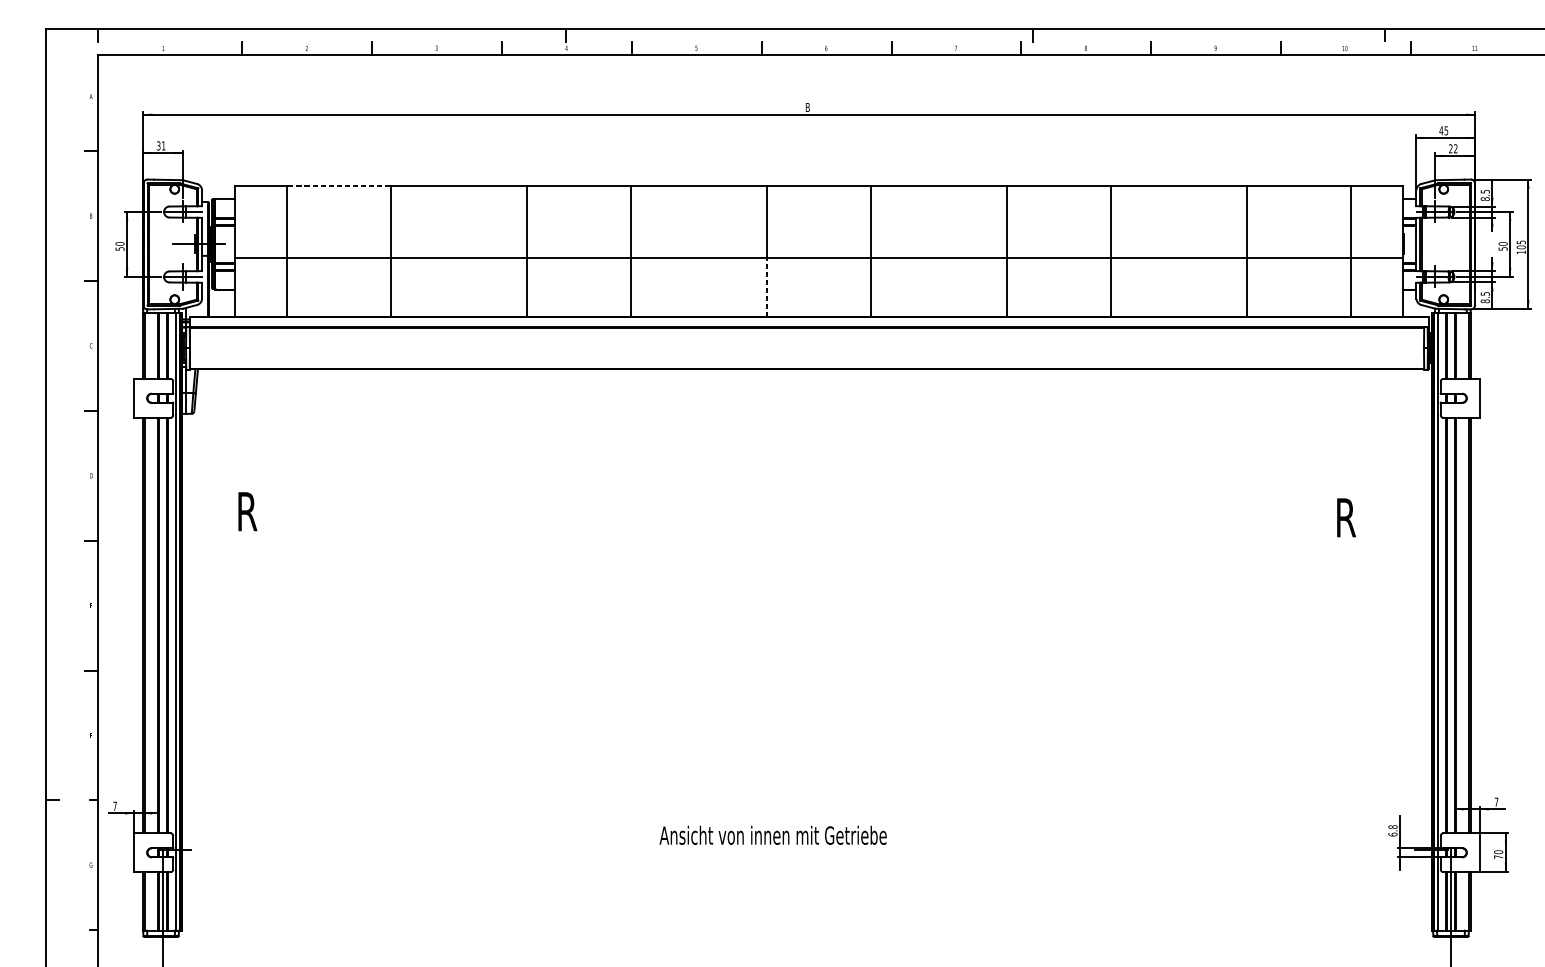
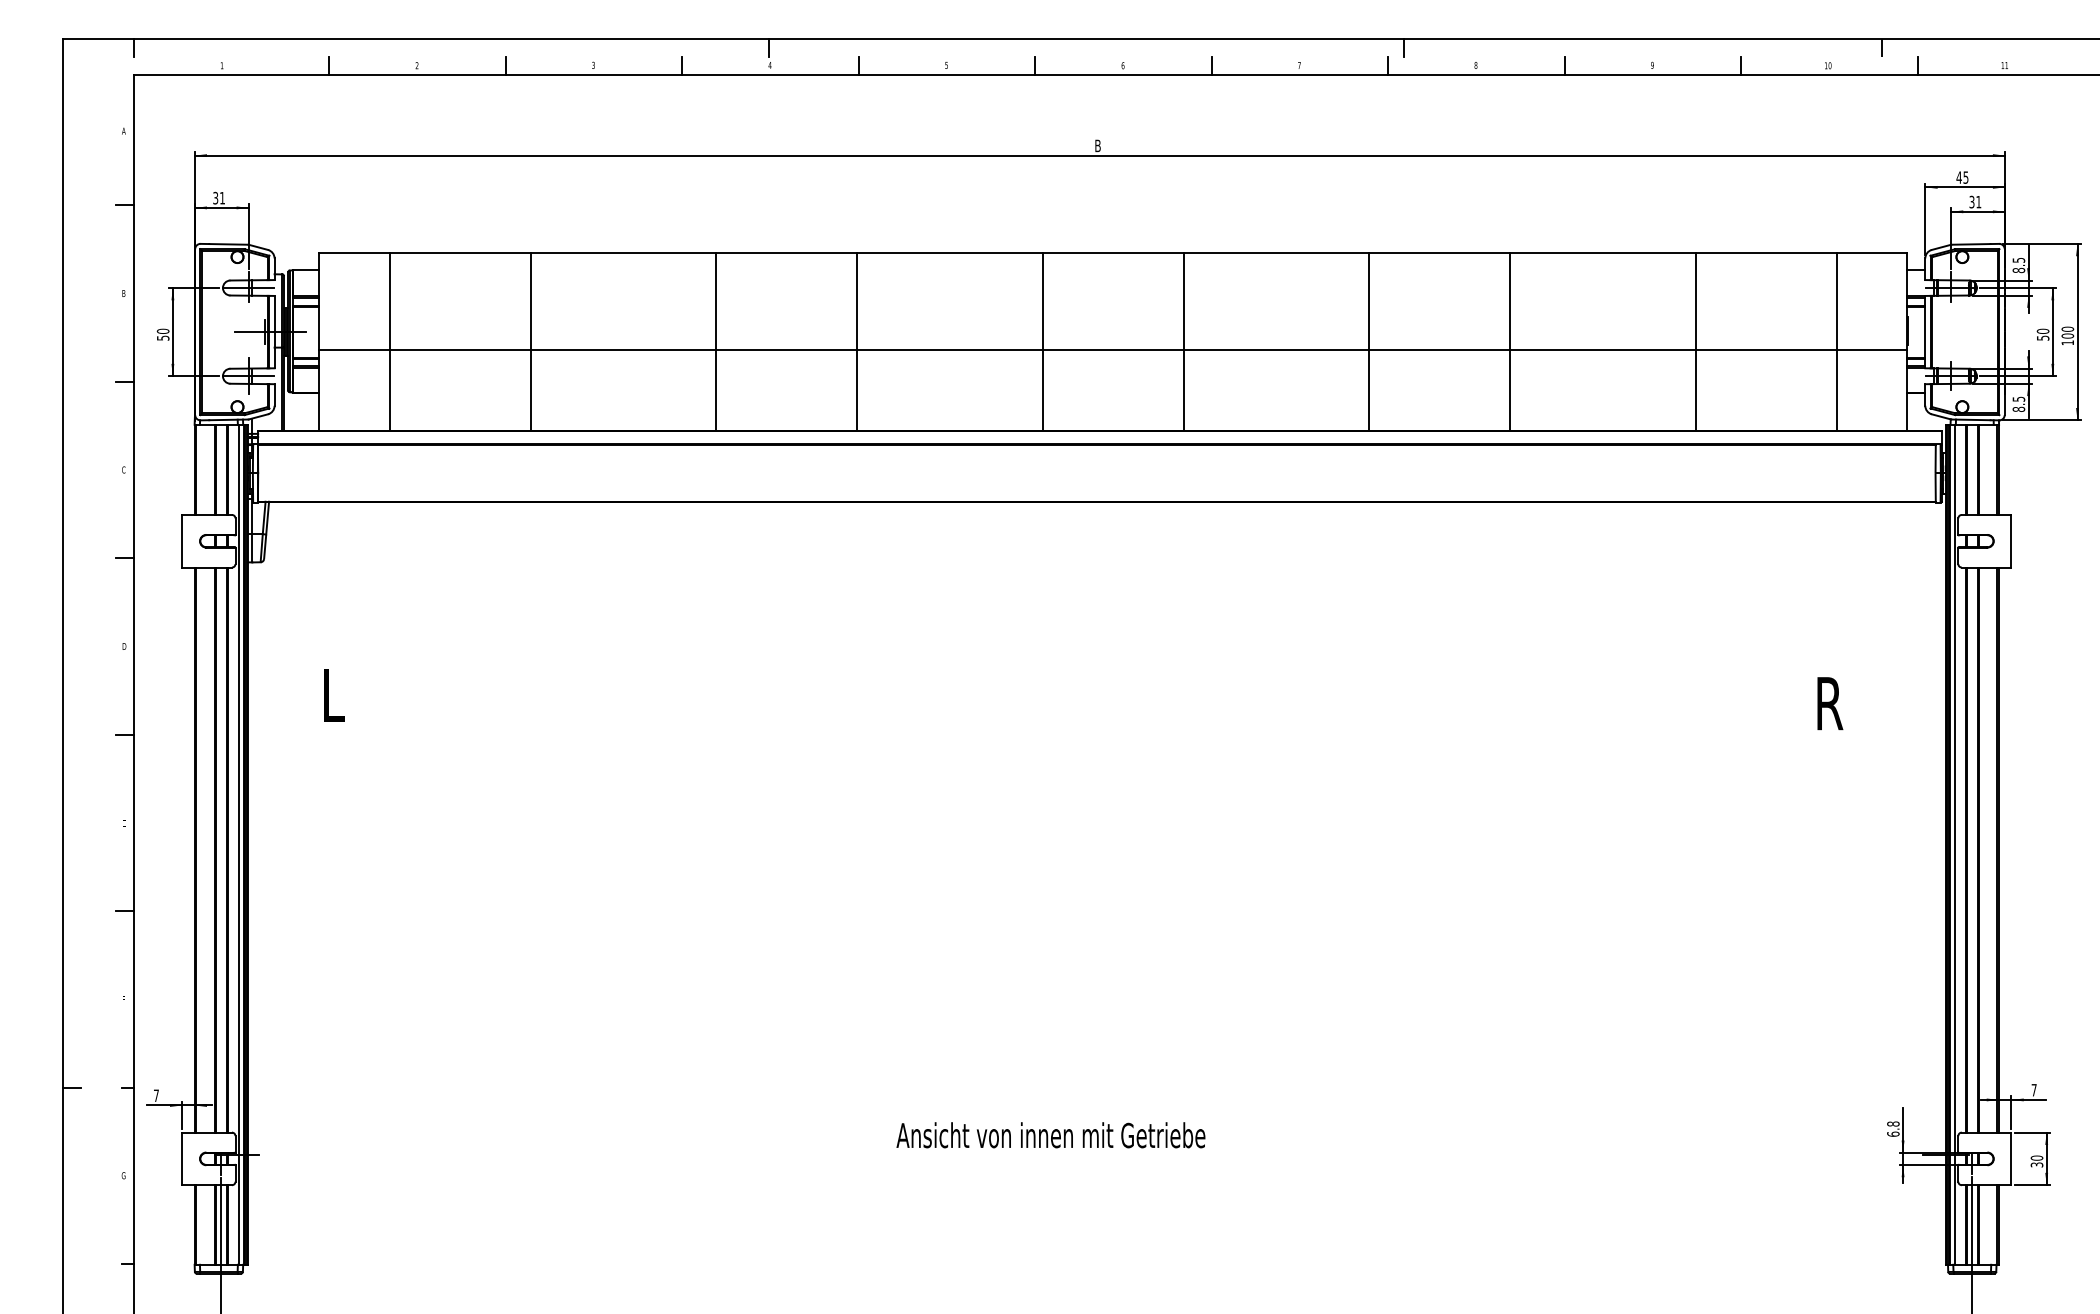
text: (1453, 148) -> (1975, 201), 22 -> 31
line: (338, 185) -> (460, 252), dashed -> solid
text: (1521, 241) -> (2067, 328), 105 -> 100
line: (766, 287) -> (1042, 390), dashed -> solid
text: (247, 511) -> (336, 694), R -> L
text: (1498, 856) -> (2036, 1164), 70 -> 30

